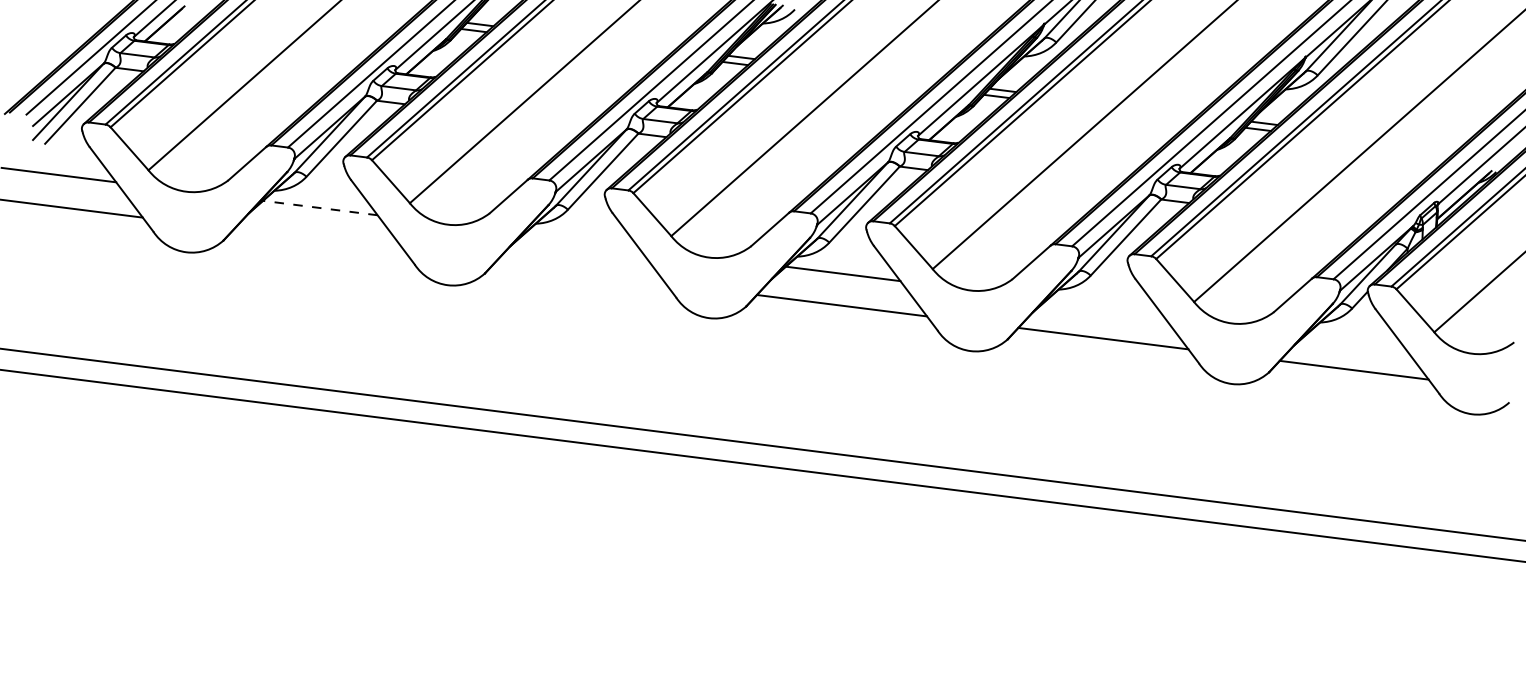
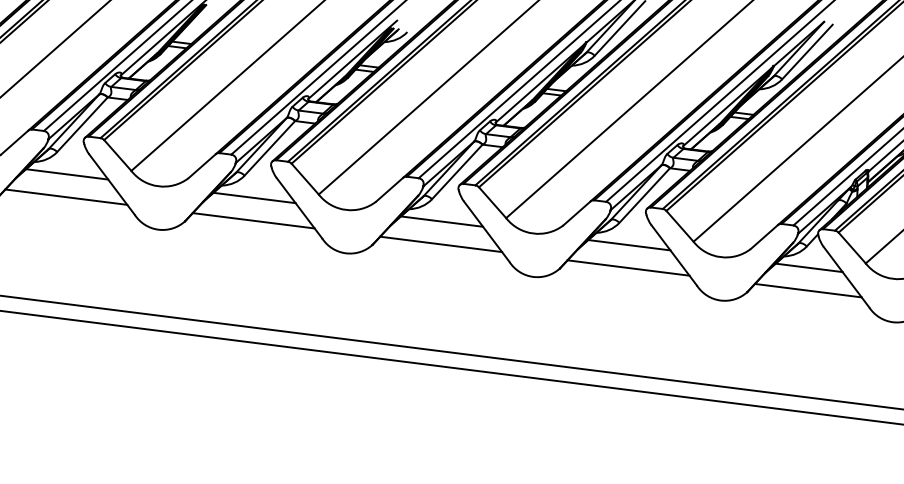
line: (320, 208) -> (67, 174), dashed -> solid
line: (319, 239) -> (66, 196), added
line: (581, 240) -> (254, 197), added
line: (580, 272) -> (253, 220), added
line: (1104, 306) -> (629, 244), added
line: (1355, 338) -> (809, 267), added

